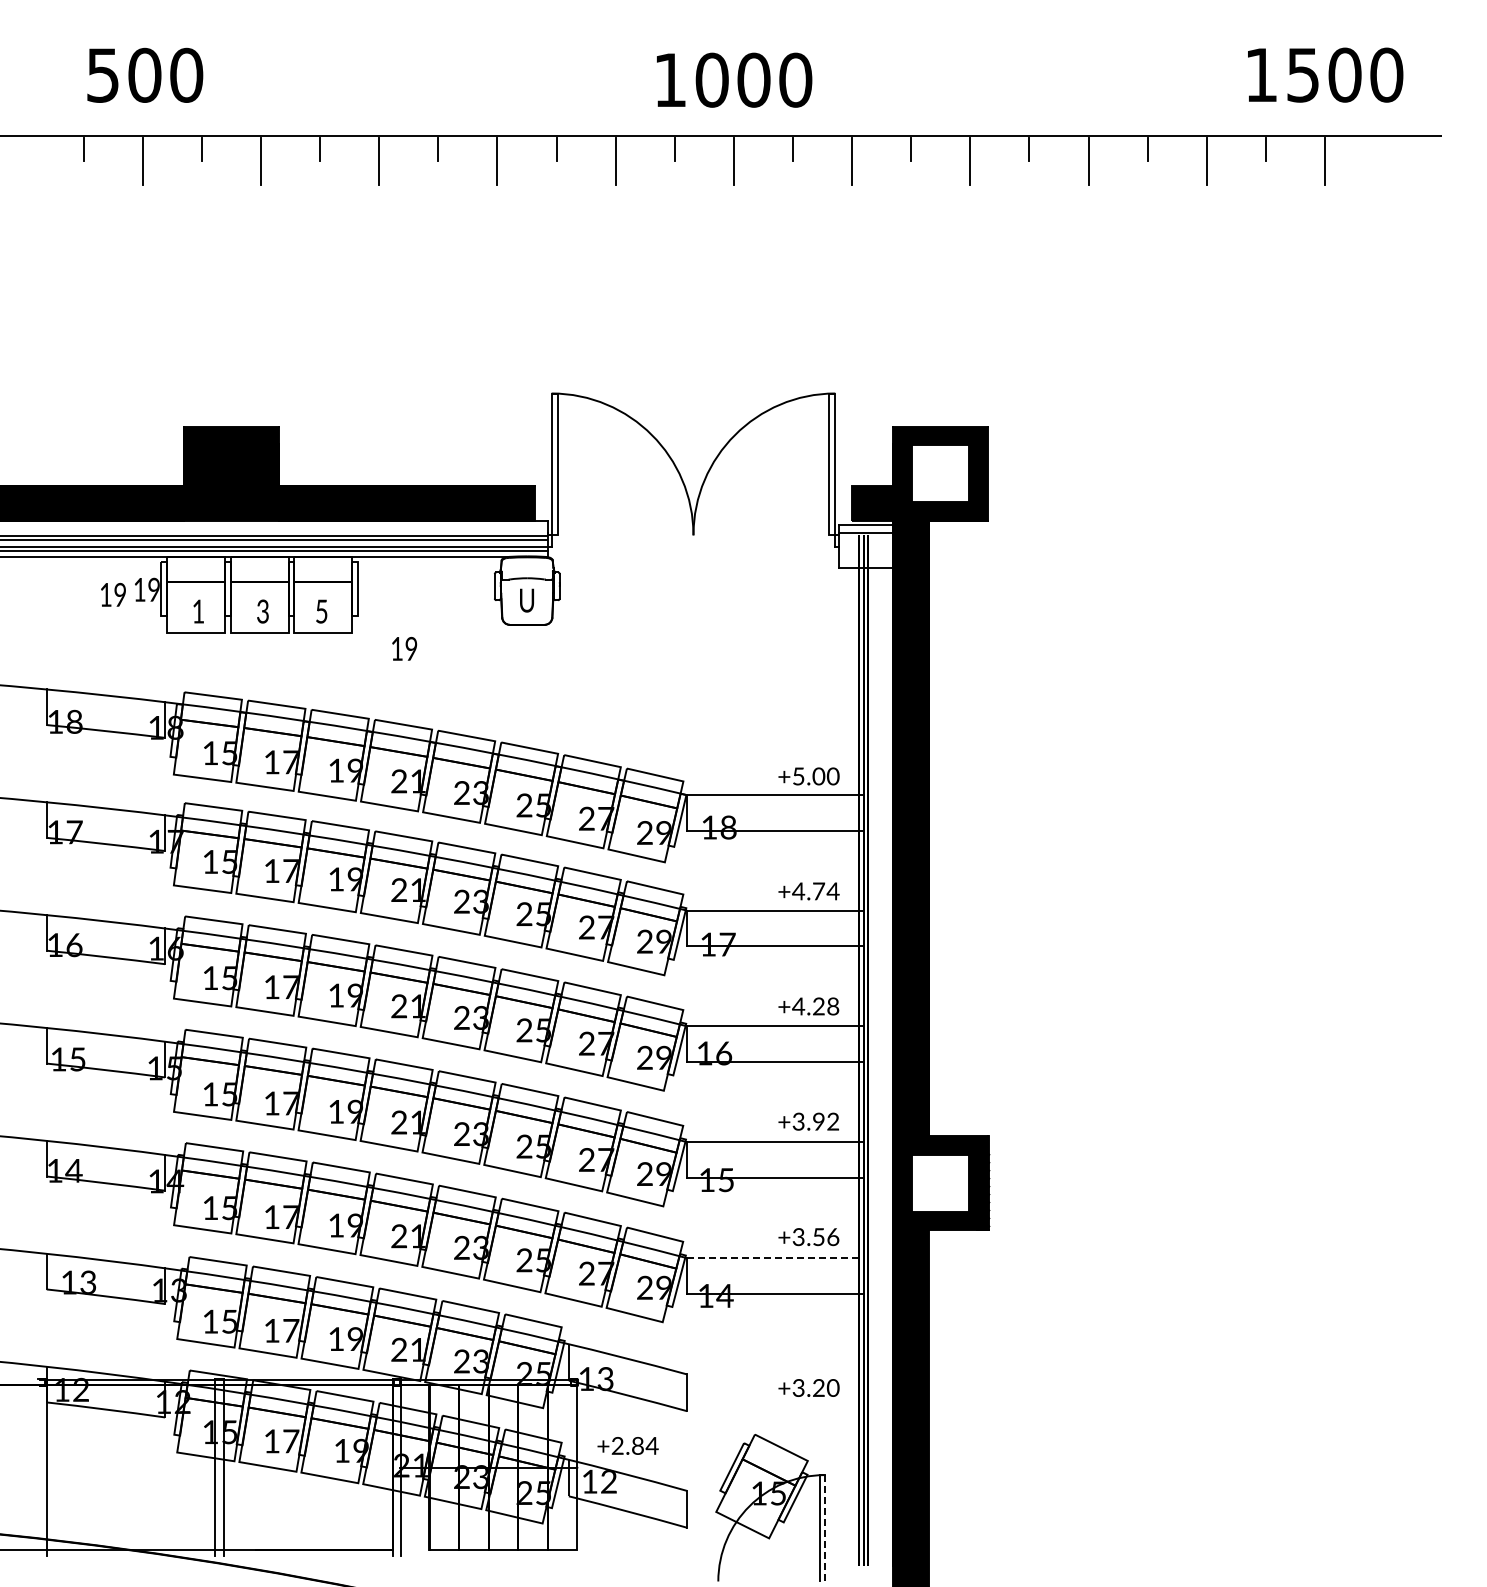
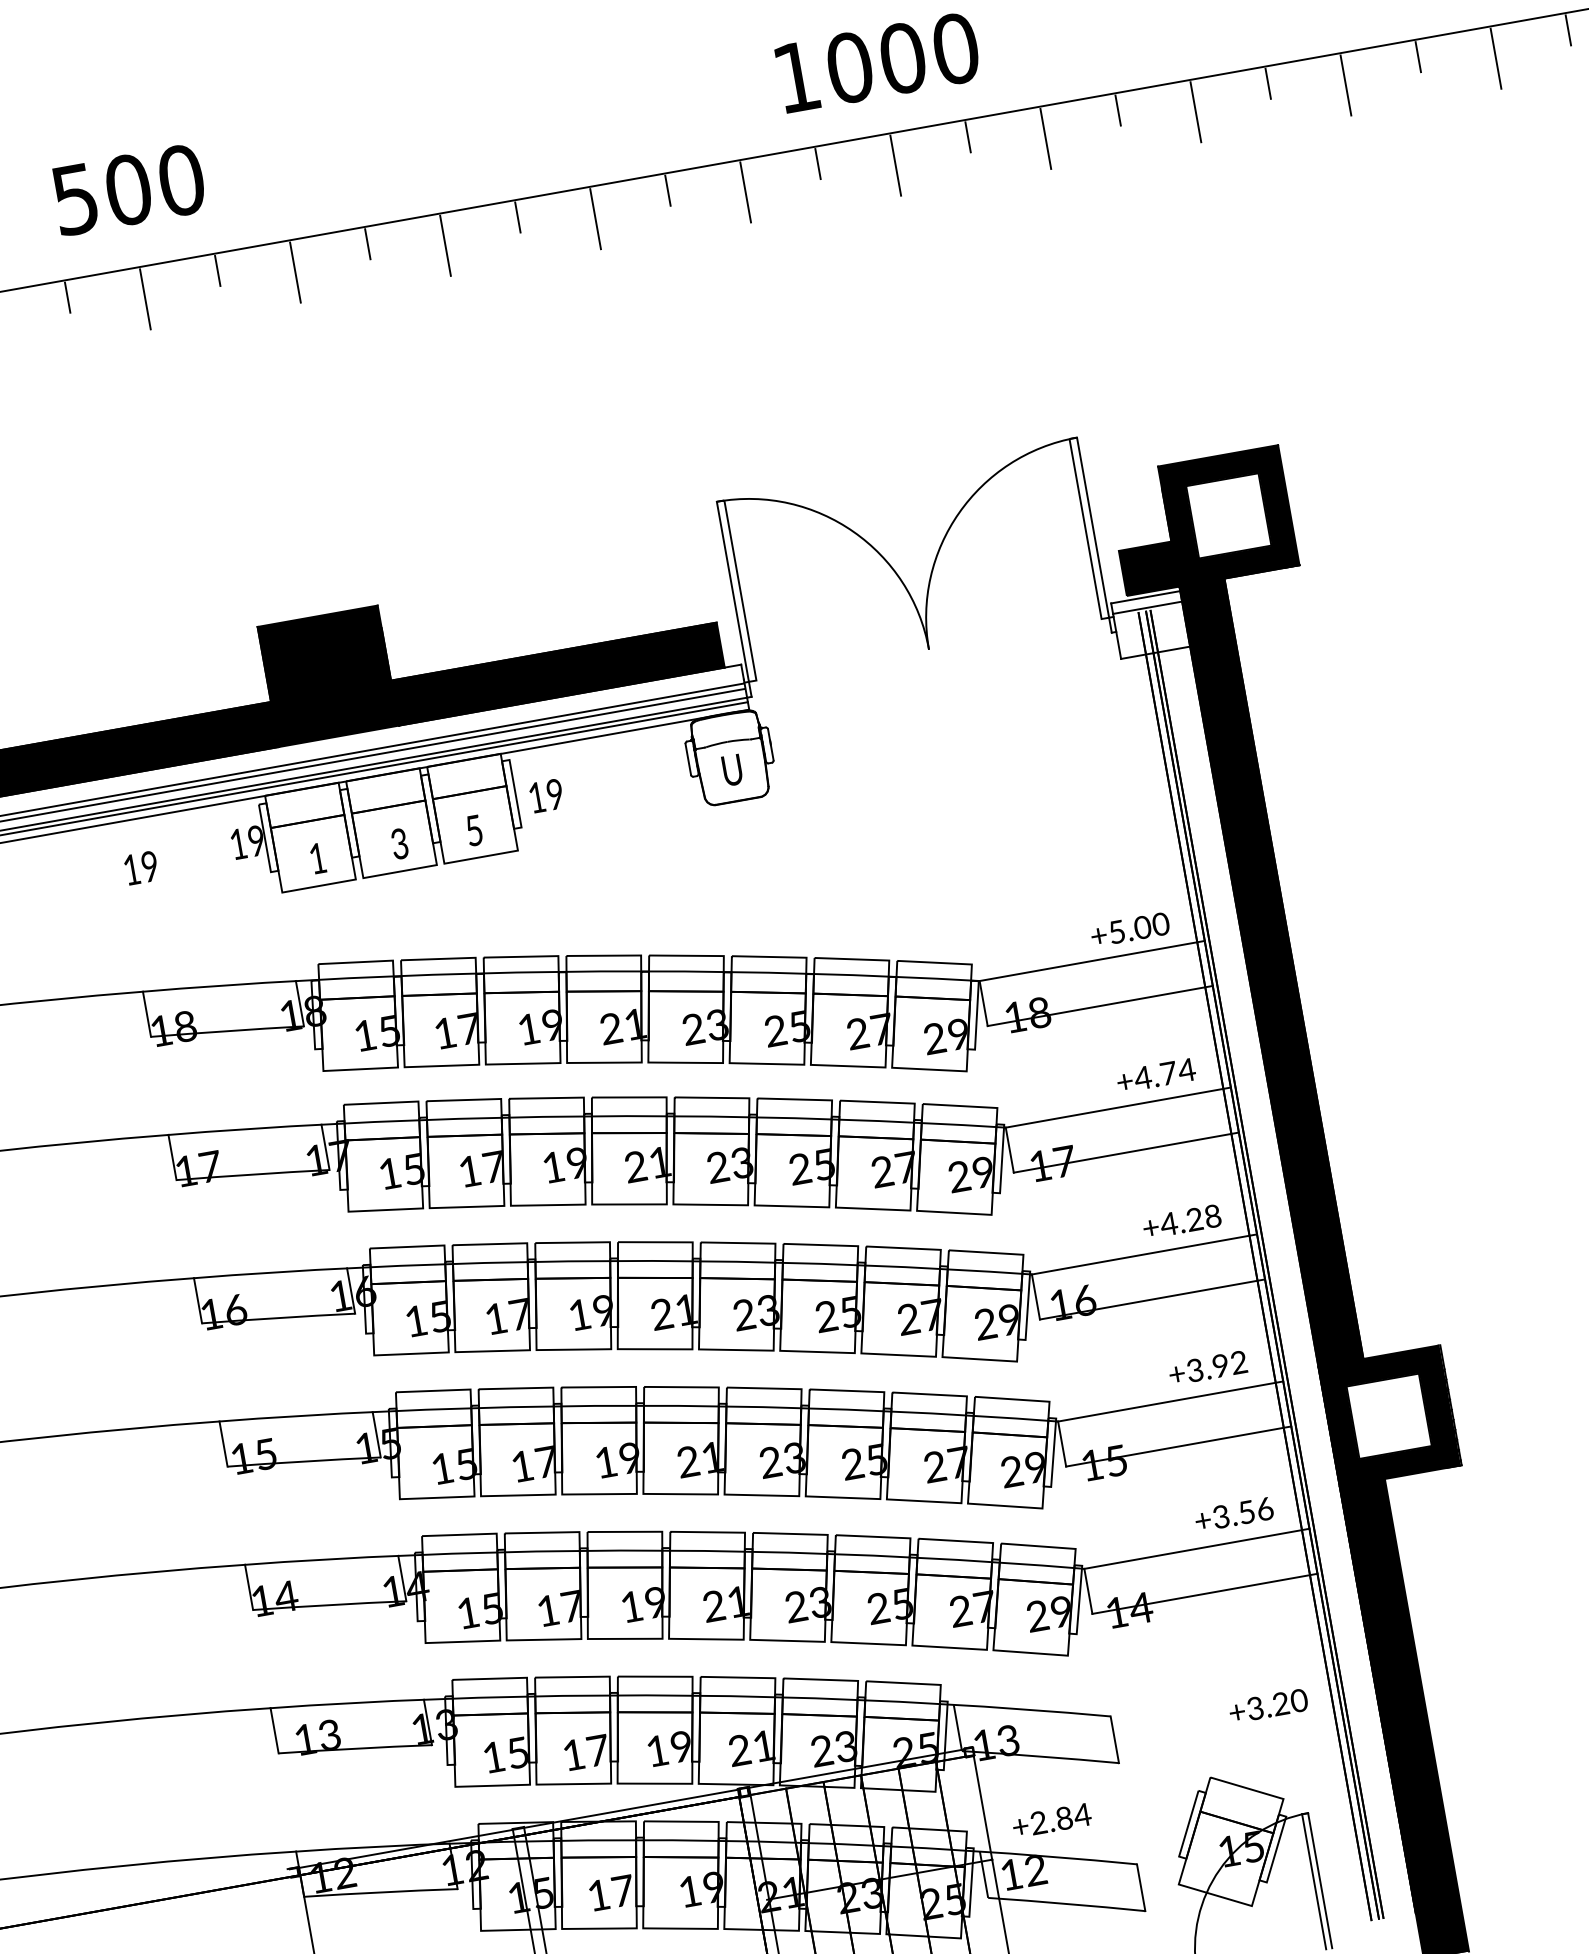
text: (113, 594) -> (141, 867), moved
text: (404, 648) -> (546, 795), moved
line: (775, 1258) -> (1196, 1549), dashed -> solid
line: (824, 1527) -> (1319, 1879), dashed -> solid

